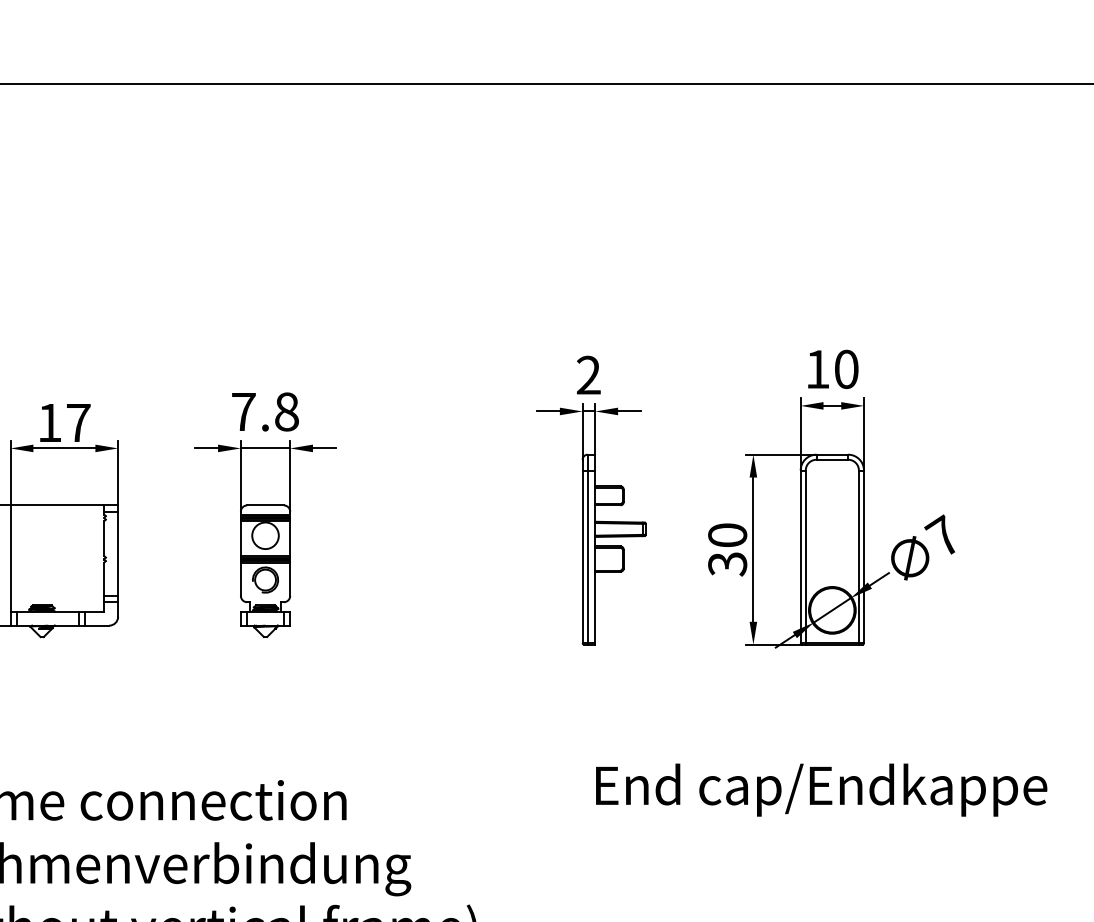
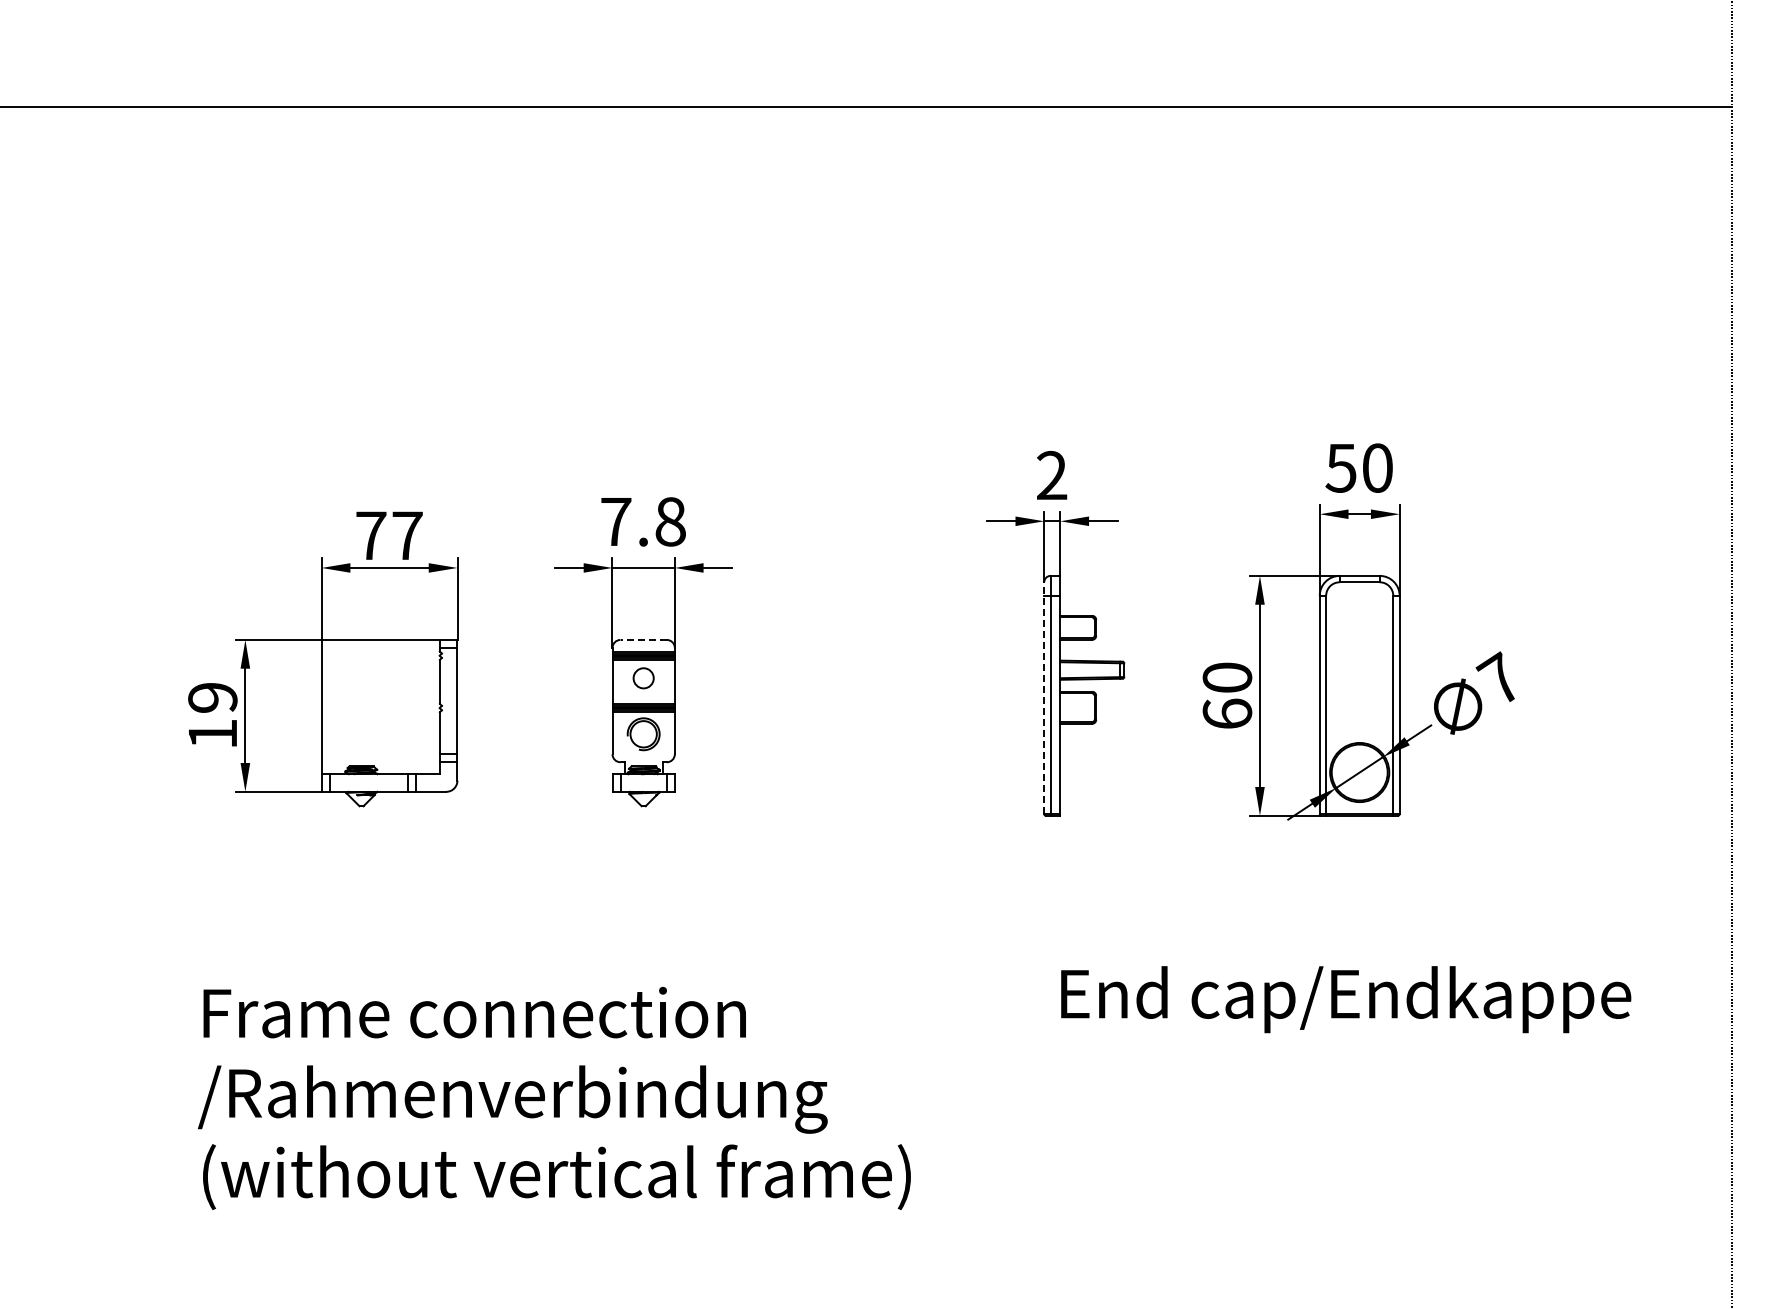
text: (817, 369) -> (1340, 468), 10 -> 50
text: (50, 422) -> (371, 535), 17 -> 77
line: (265, 505) -> (643, 639), solid -> dashed
circle: (265, 535) -> (643, 678), size x0.6
line: (582, 551) -> (1044, 698), solid -> dashed
text: (727, 563) -> (1227, 713), 30 -> 60

